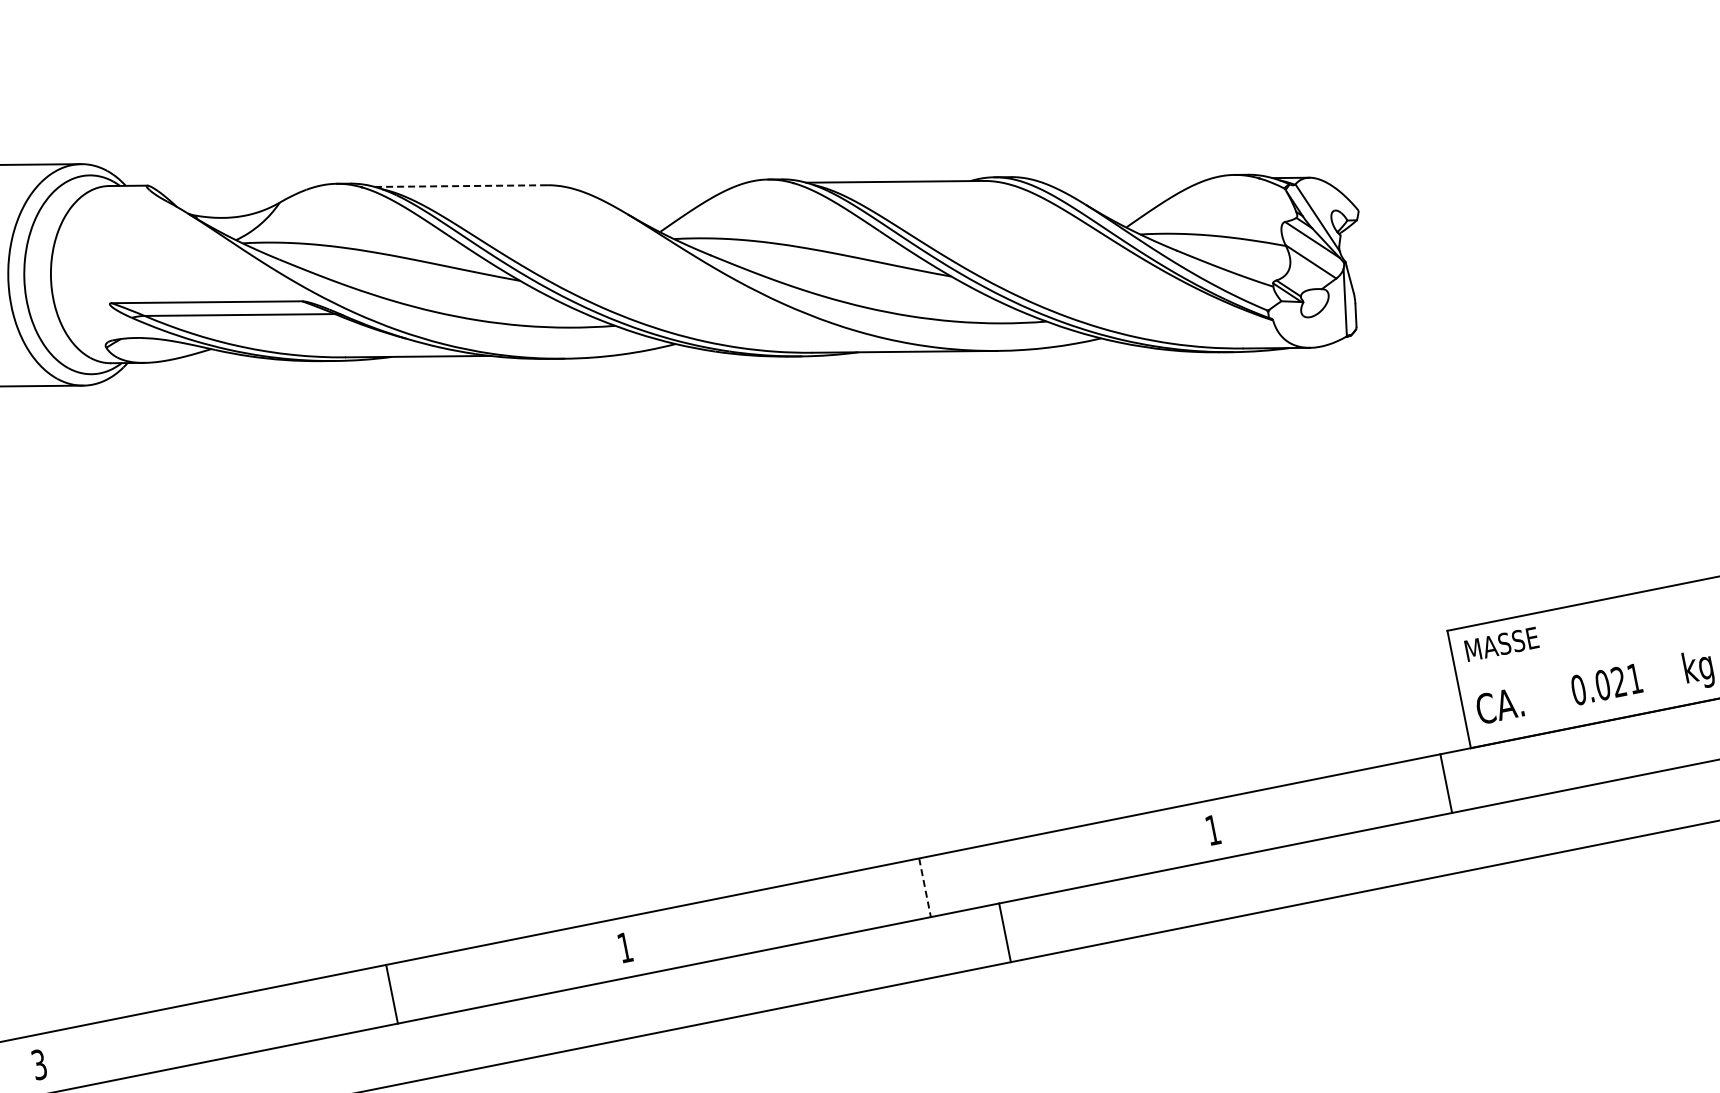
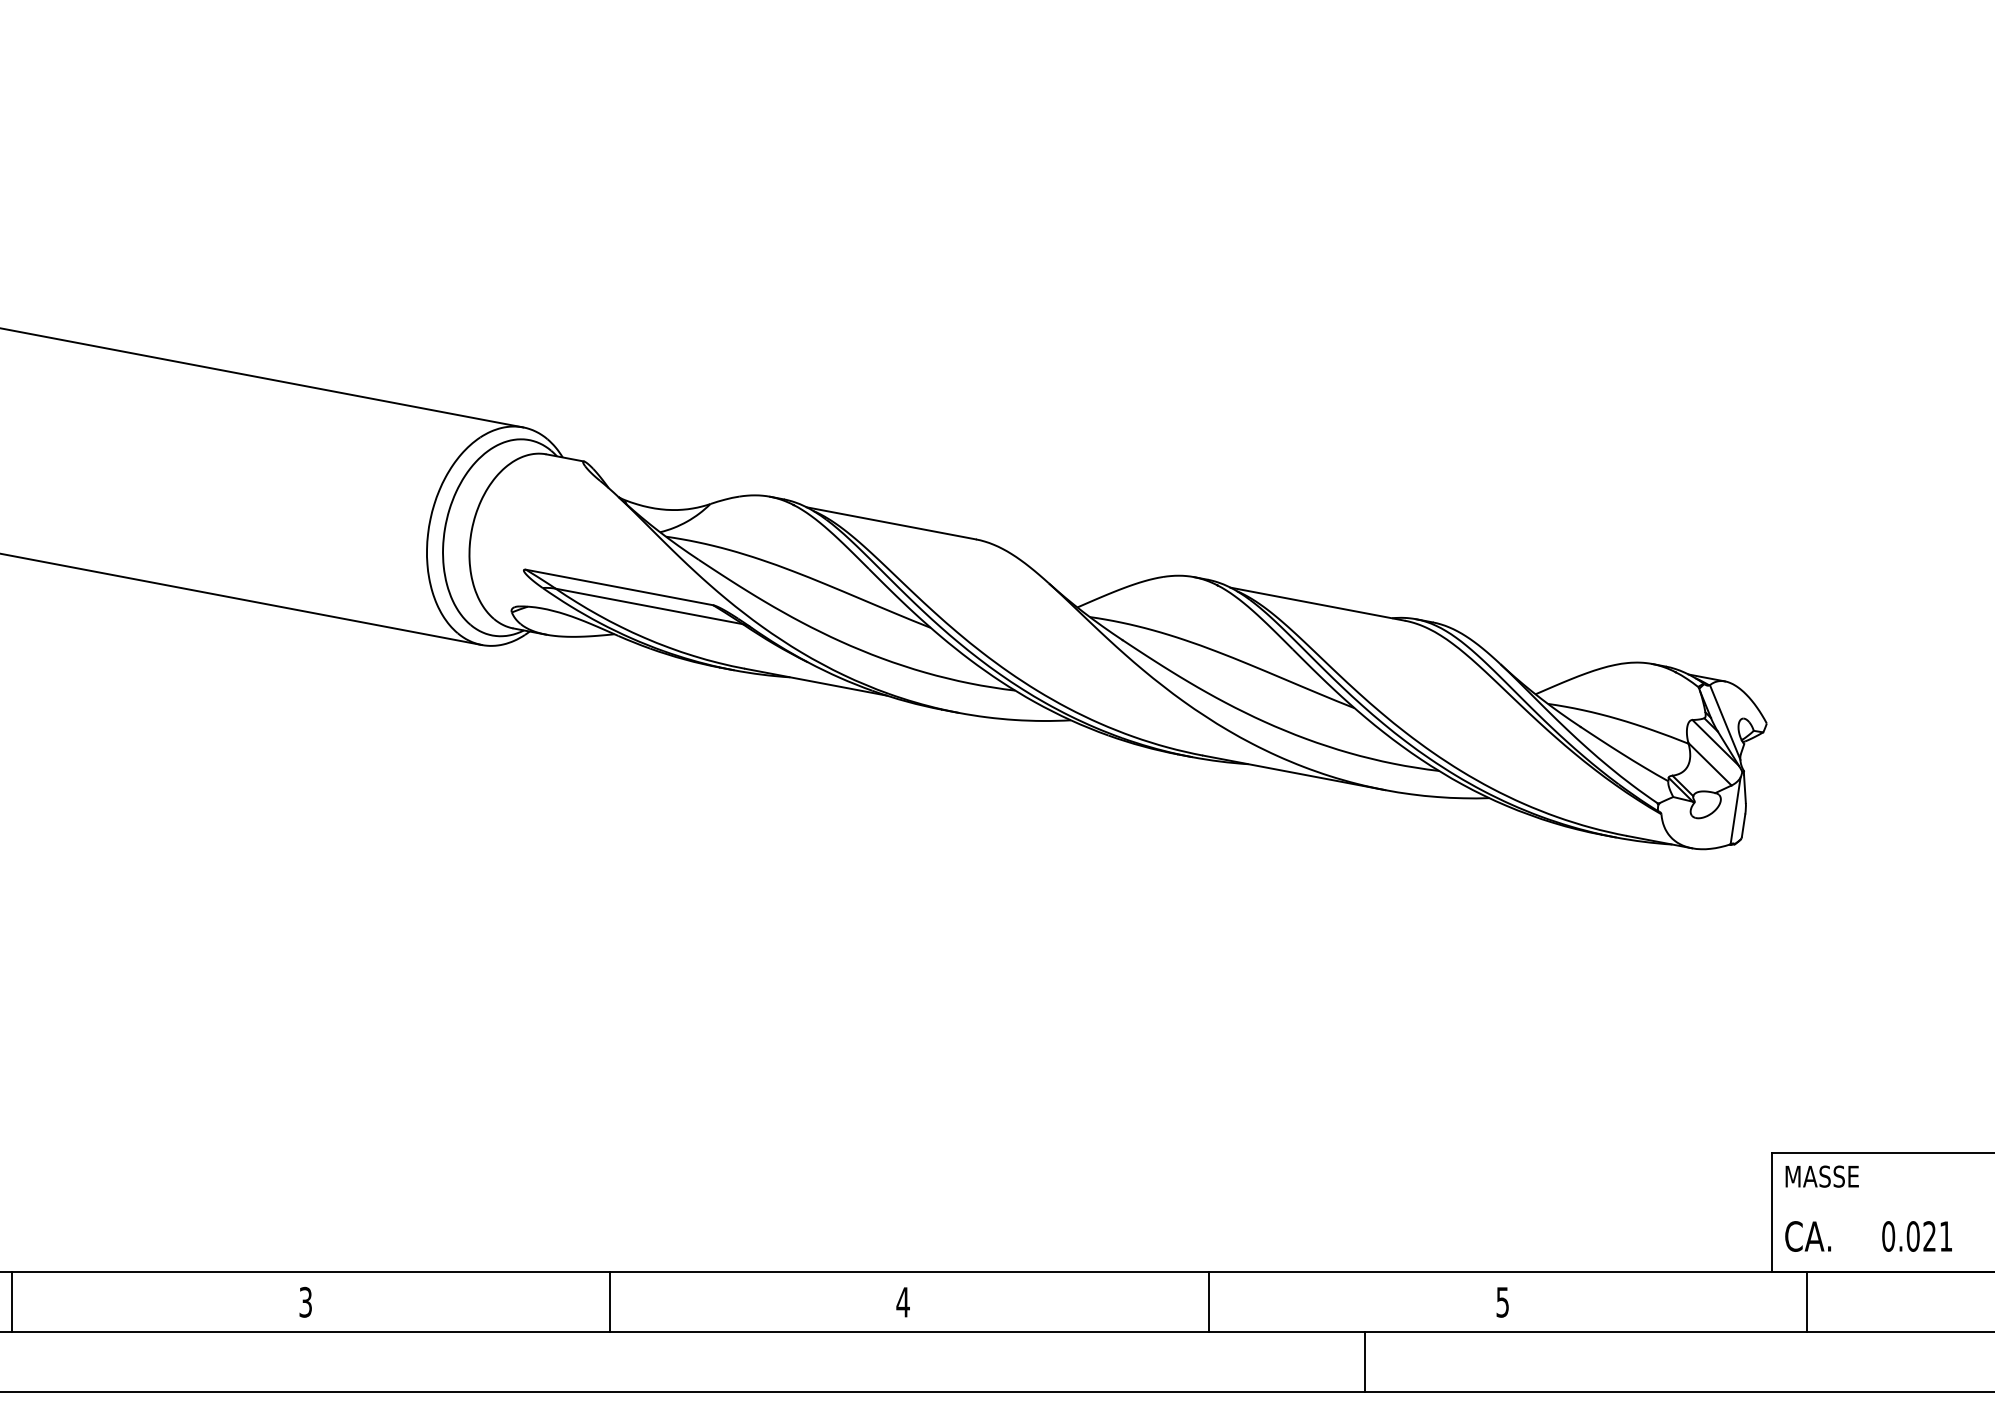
line: (460, 186) -> (890, 523), dashed -> solid
line: (1446, 783) -> (1807, 1302), moved
text: (1212, 830) -> (1502, 1302), 1 -> 5
line: (924, 888) -> (1208, 1302), dashed -> solid
line: (1005, 933) -> (1364, 1362), moved
text: (624, 947) -> (902, 1302), 1 -> 4
line: (392, 994) -> (610, 1302), moved

